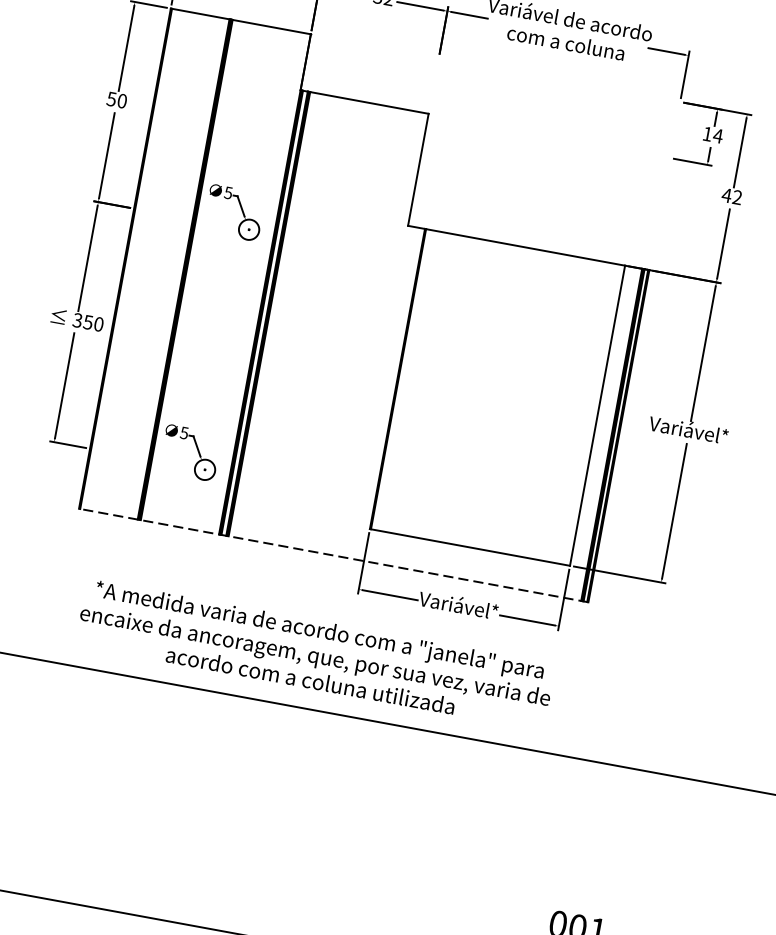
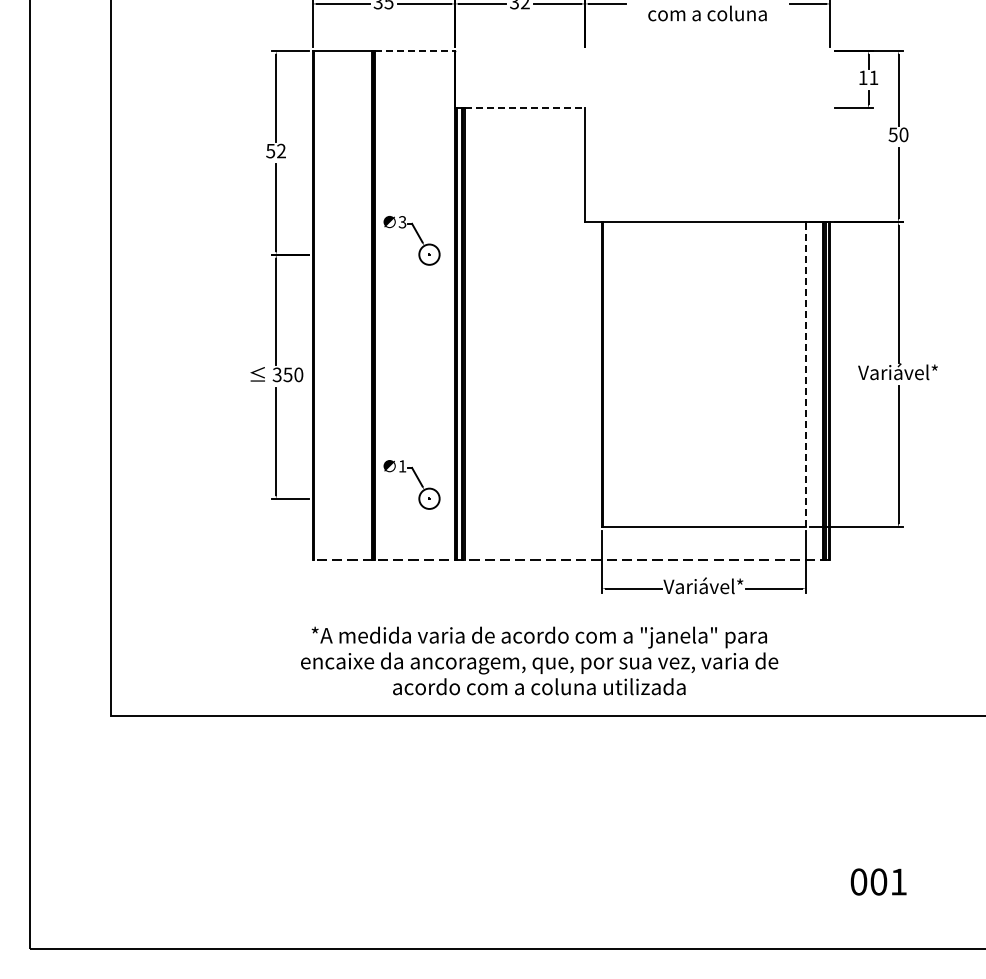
line: (272, 27) -> (415, 51), solid -> dashed
text: (122, 100) -> (281, 150), 50 -> 52
line: (369, 103) -> (525, 108), solid -> dashed
text: (717, 135) -> (873, 77), 14 -> 11
text: (228, 192) -> (402, 221), 5 -> 3
text: (732, 196) -> (898, 134), 42 -> 50
line: (597, 415) -> (805, 374), solid -> dashed
text: (184, 433) -> (402, 466), 5 -> 1
text: (315, 654) -> (539, 660), moved

